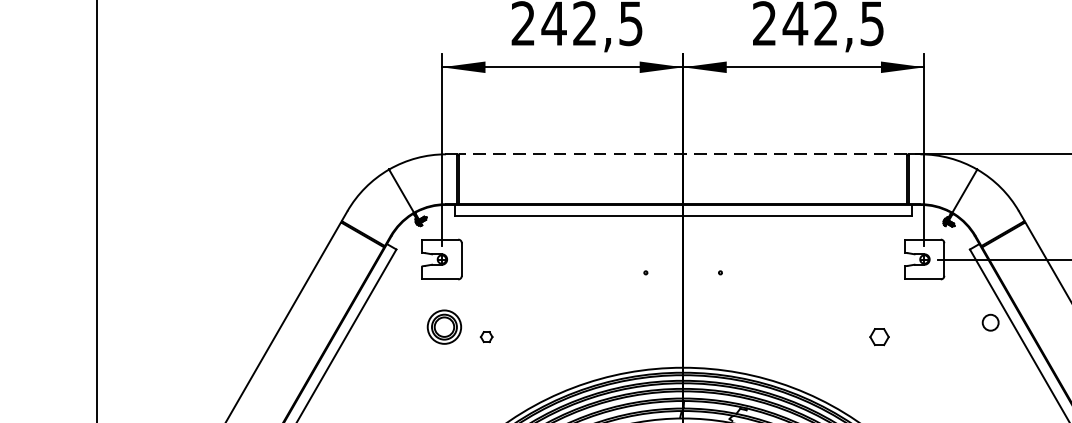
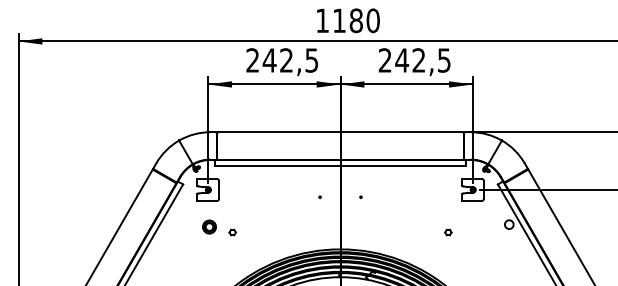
line: (683, 154) -> (340, 132), dashed -> solid
part: (444, 326) -> (209, 226), size x0.71
part: (879, 337) -> (448, 232), size x0.62

